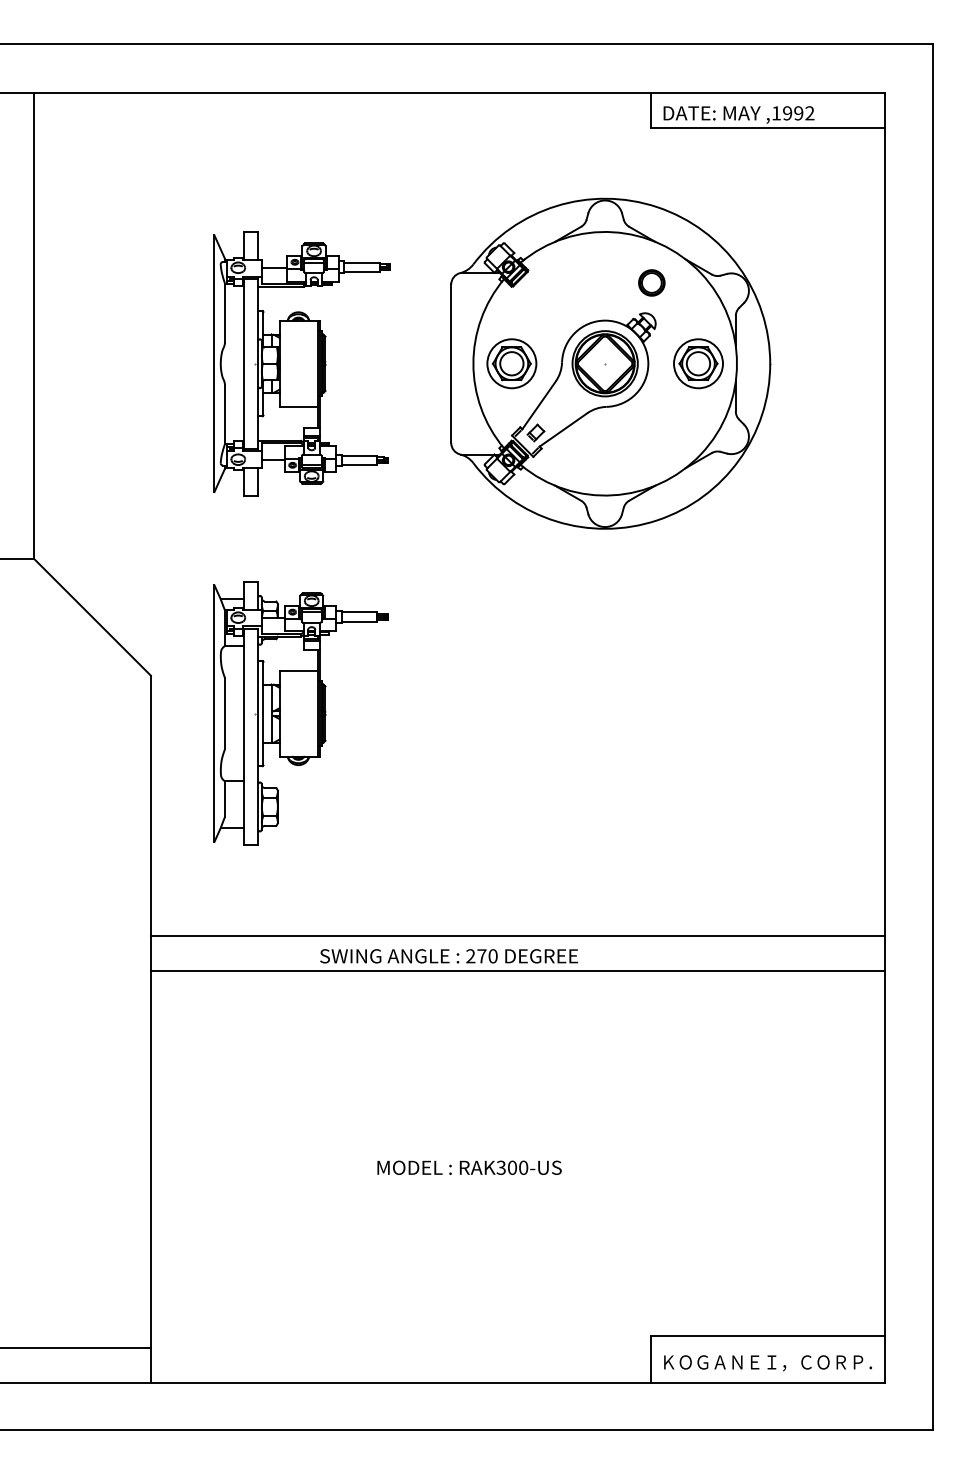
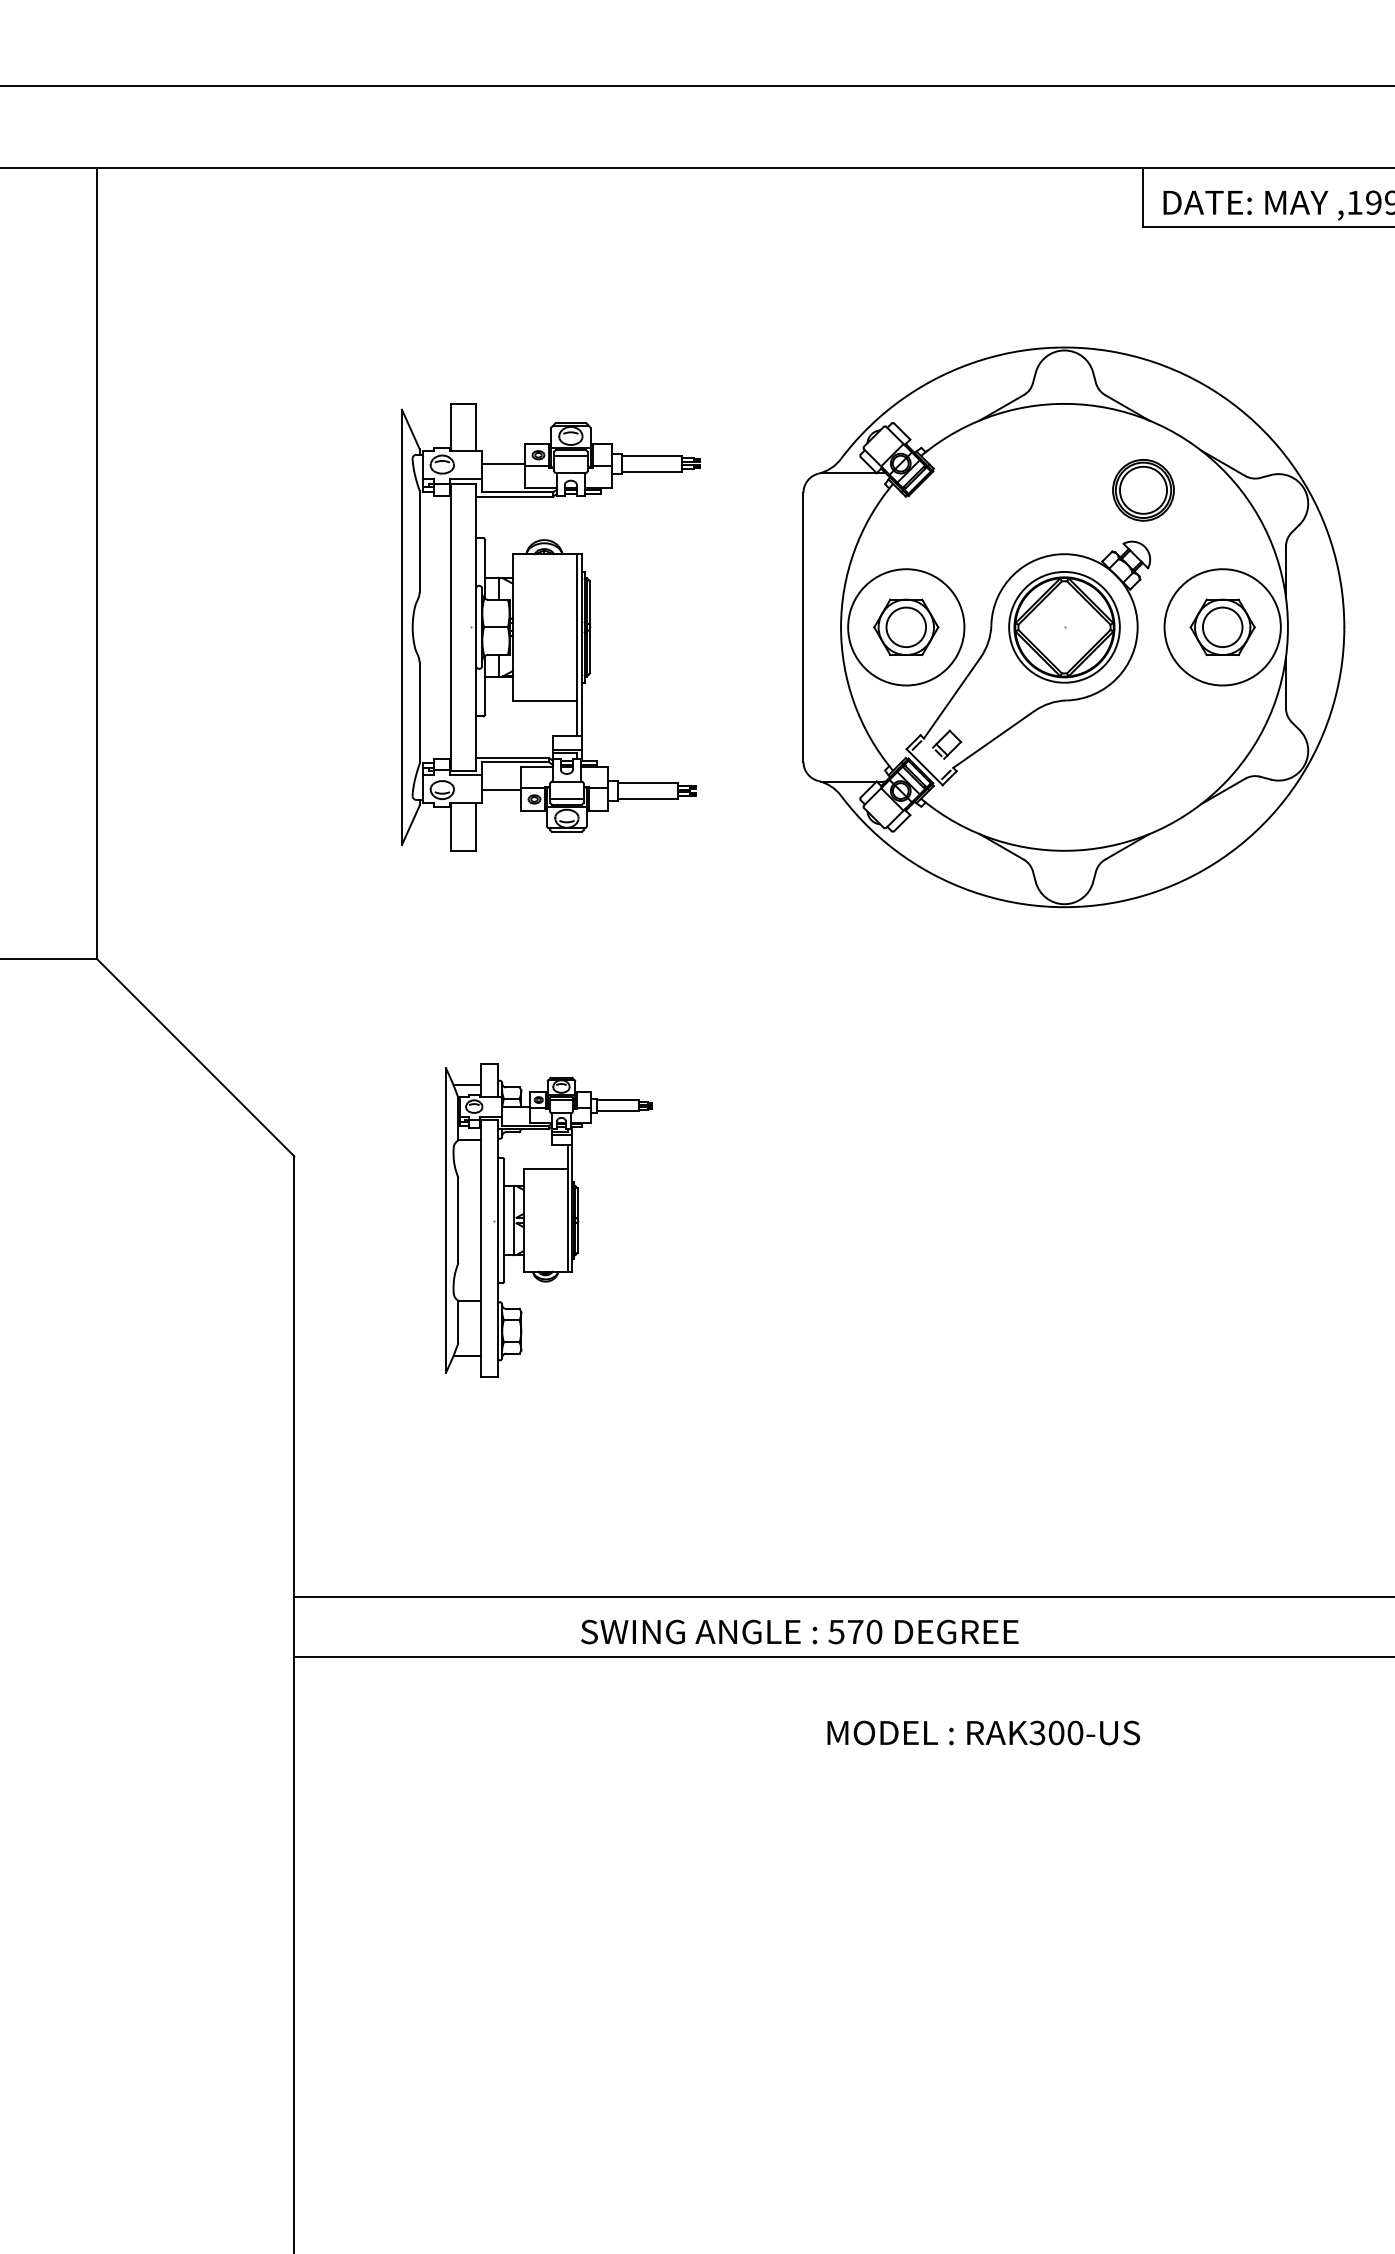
part: (651, 282) -> (1143, 489), size x1.4
circle: (511, 363) -> (905, 626), size x1.4
circle: (698, 363) -> (1222, 626), size x1.4
part: (300, 713) -> (547, 1220), size x0.7
text: (470, 956) -> (836, 1632), 270 -> 570
text: (469, 1167) -> (983, 1732), moved

